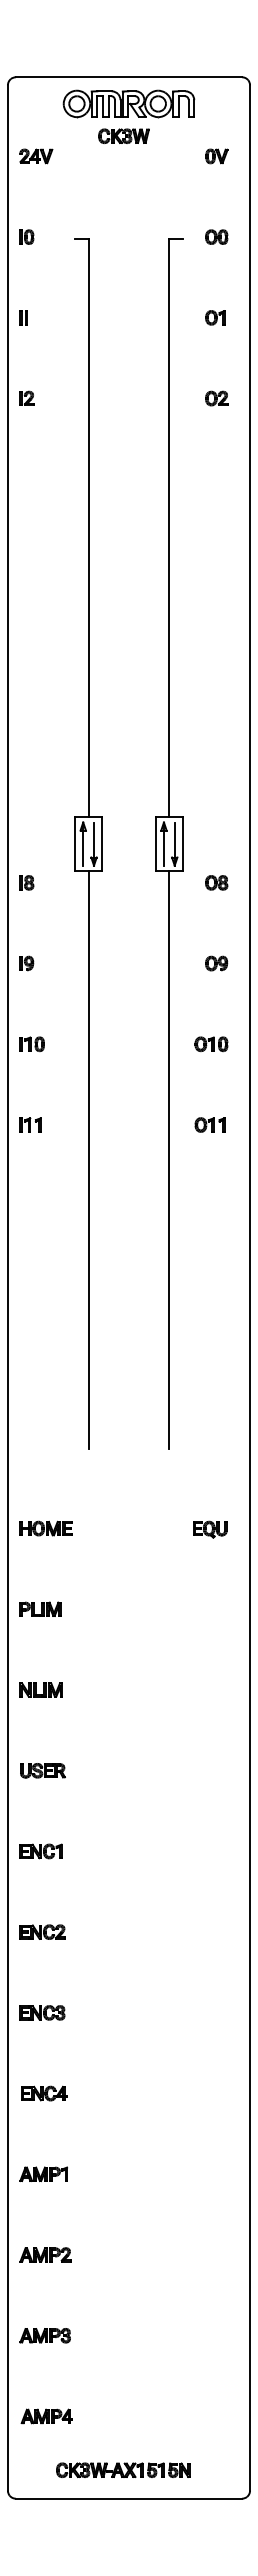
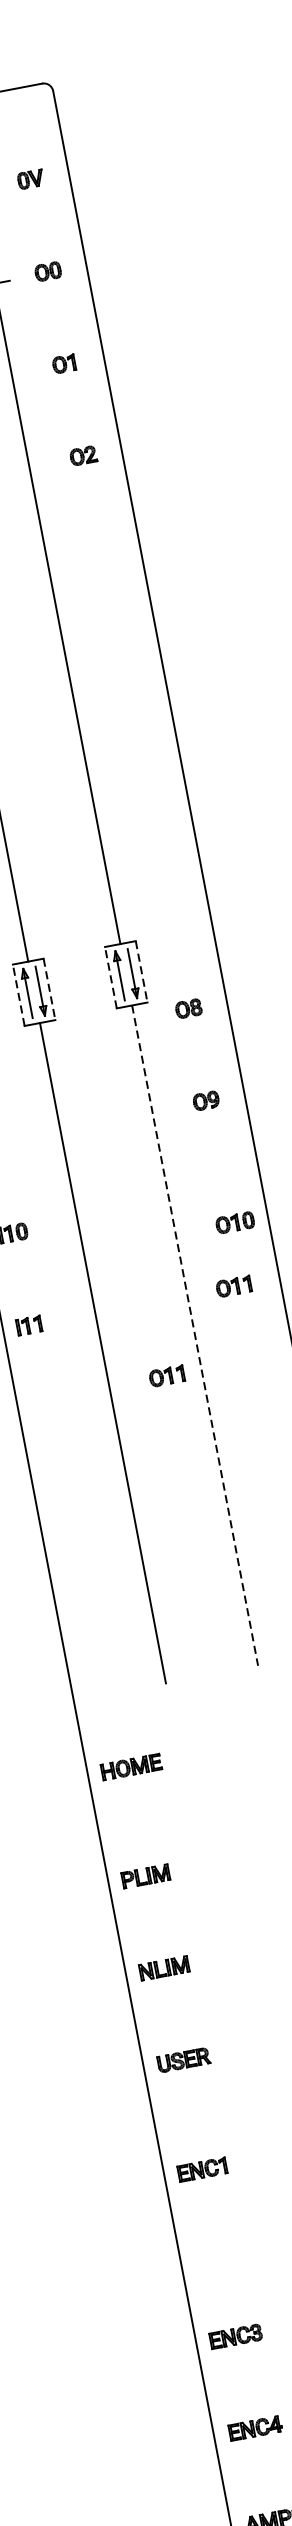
line: (75, 844) -> (19, 995), solid -> dashed
line: (102, 844) -> (50, 989), solid -> dashed
line: (155, 844) -> (110, 978), solid -> dashed
line: (182, 844) -> (141, 972), solid -> dashed
part: (211, 1044) -> (235, 1223), moved
line: (169, 1160) -> (195, 1335), solid -> dashed
part: (138, 1189) -> (166, 1375), added
part: (45, 1528) -> (130, 1767), moved
part: (40, 1851) -> (201, 2169), moved
part: (42, 1931) -> (218, 2243), removed

